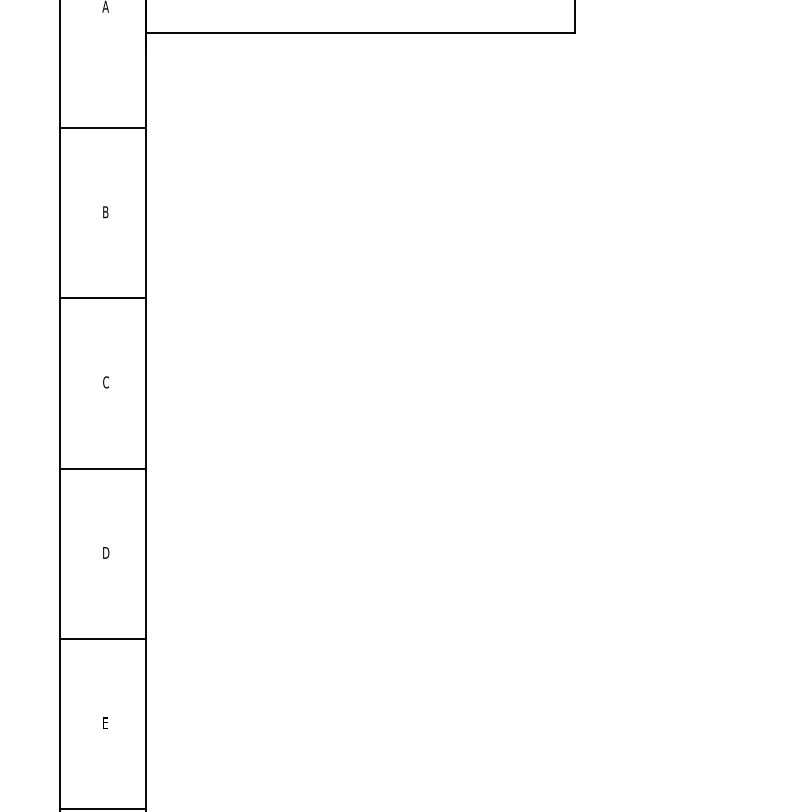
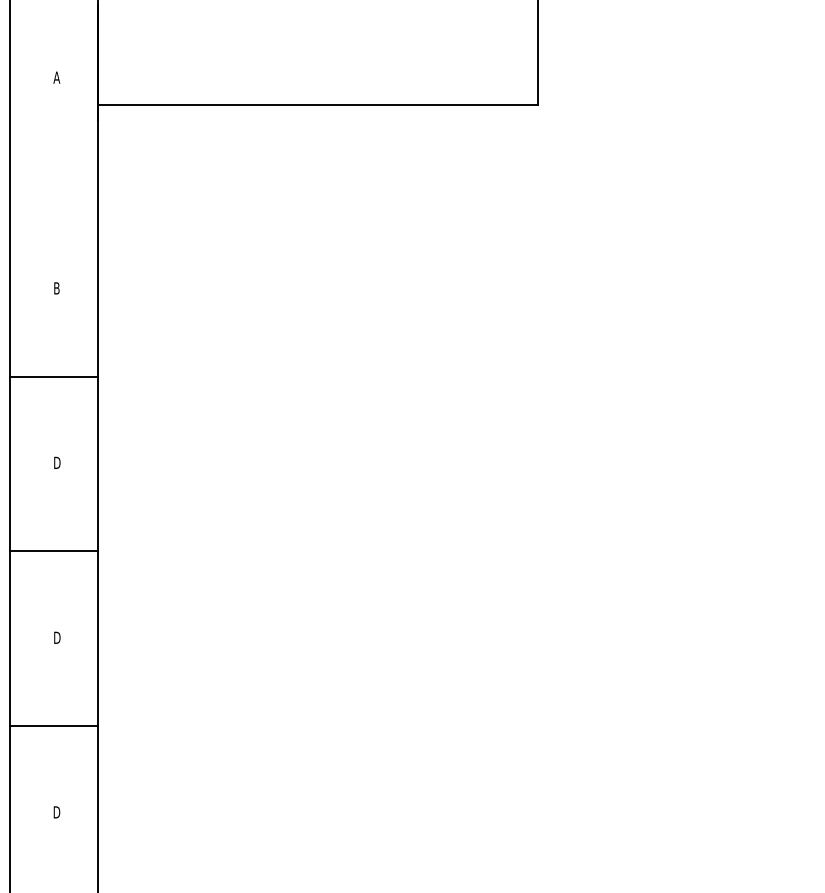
line: (102, 127) -> (53, 201), removed
text: (106, 381) -> (57, 462), C -> D
text: (105, 723) -> (56, 812), E -> D

